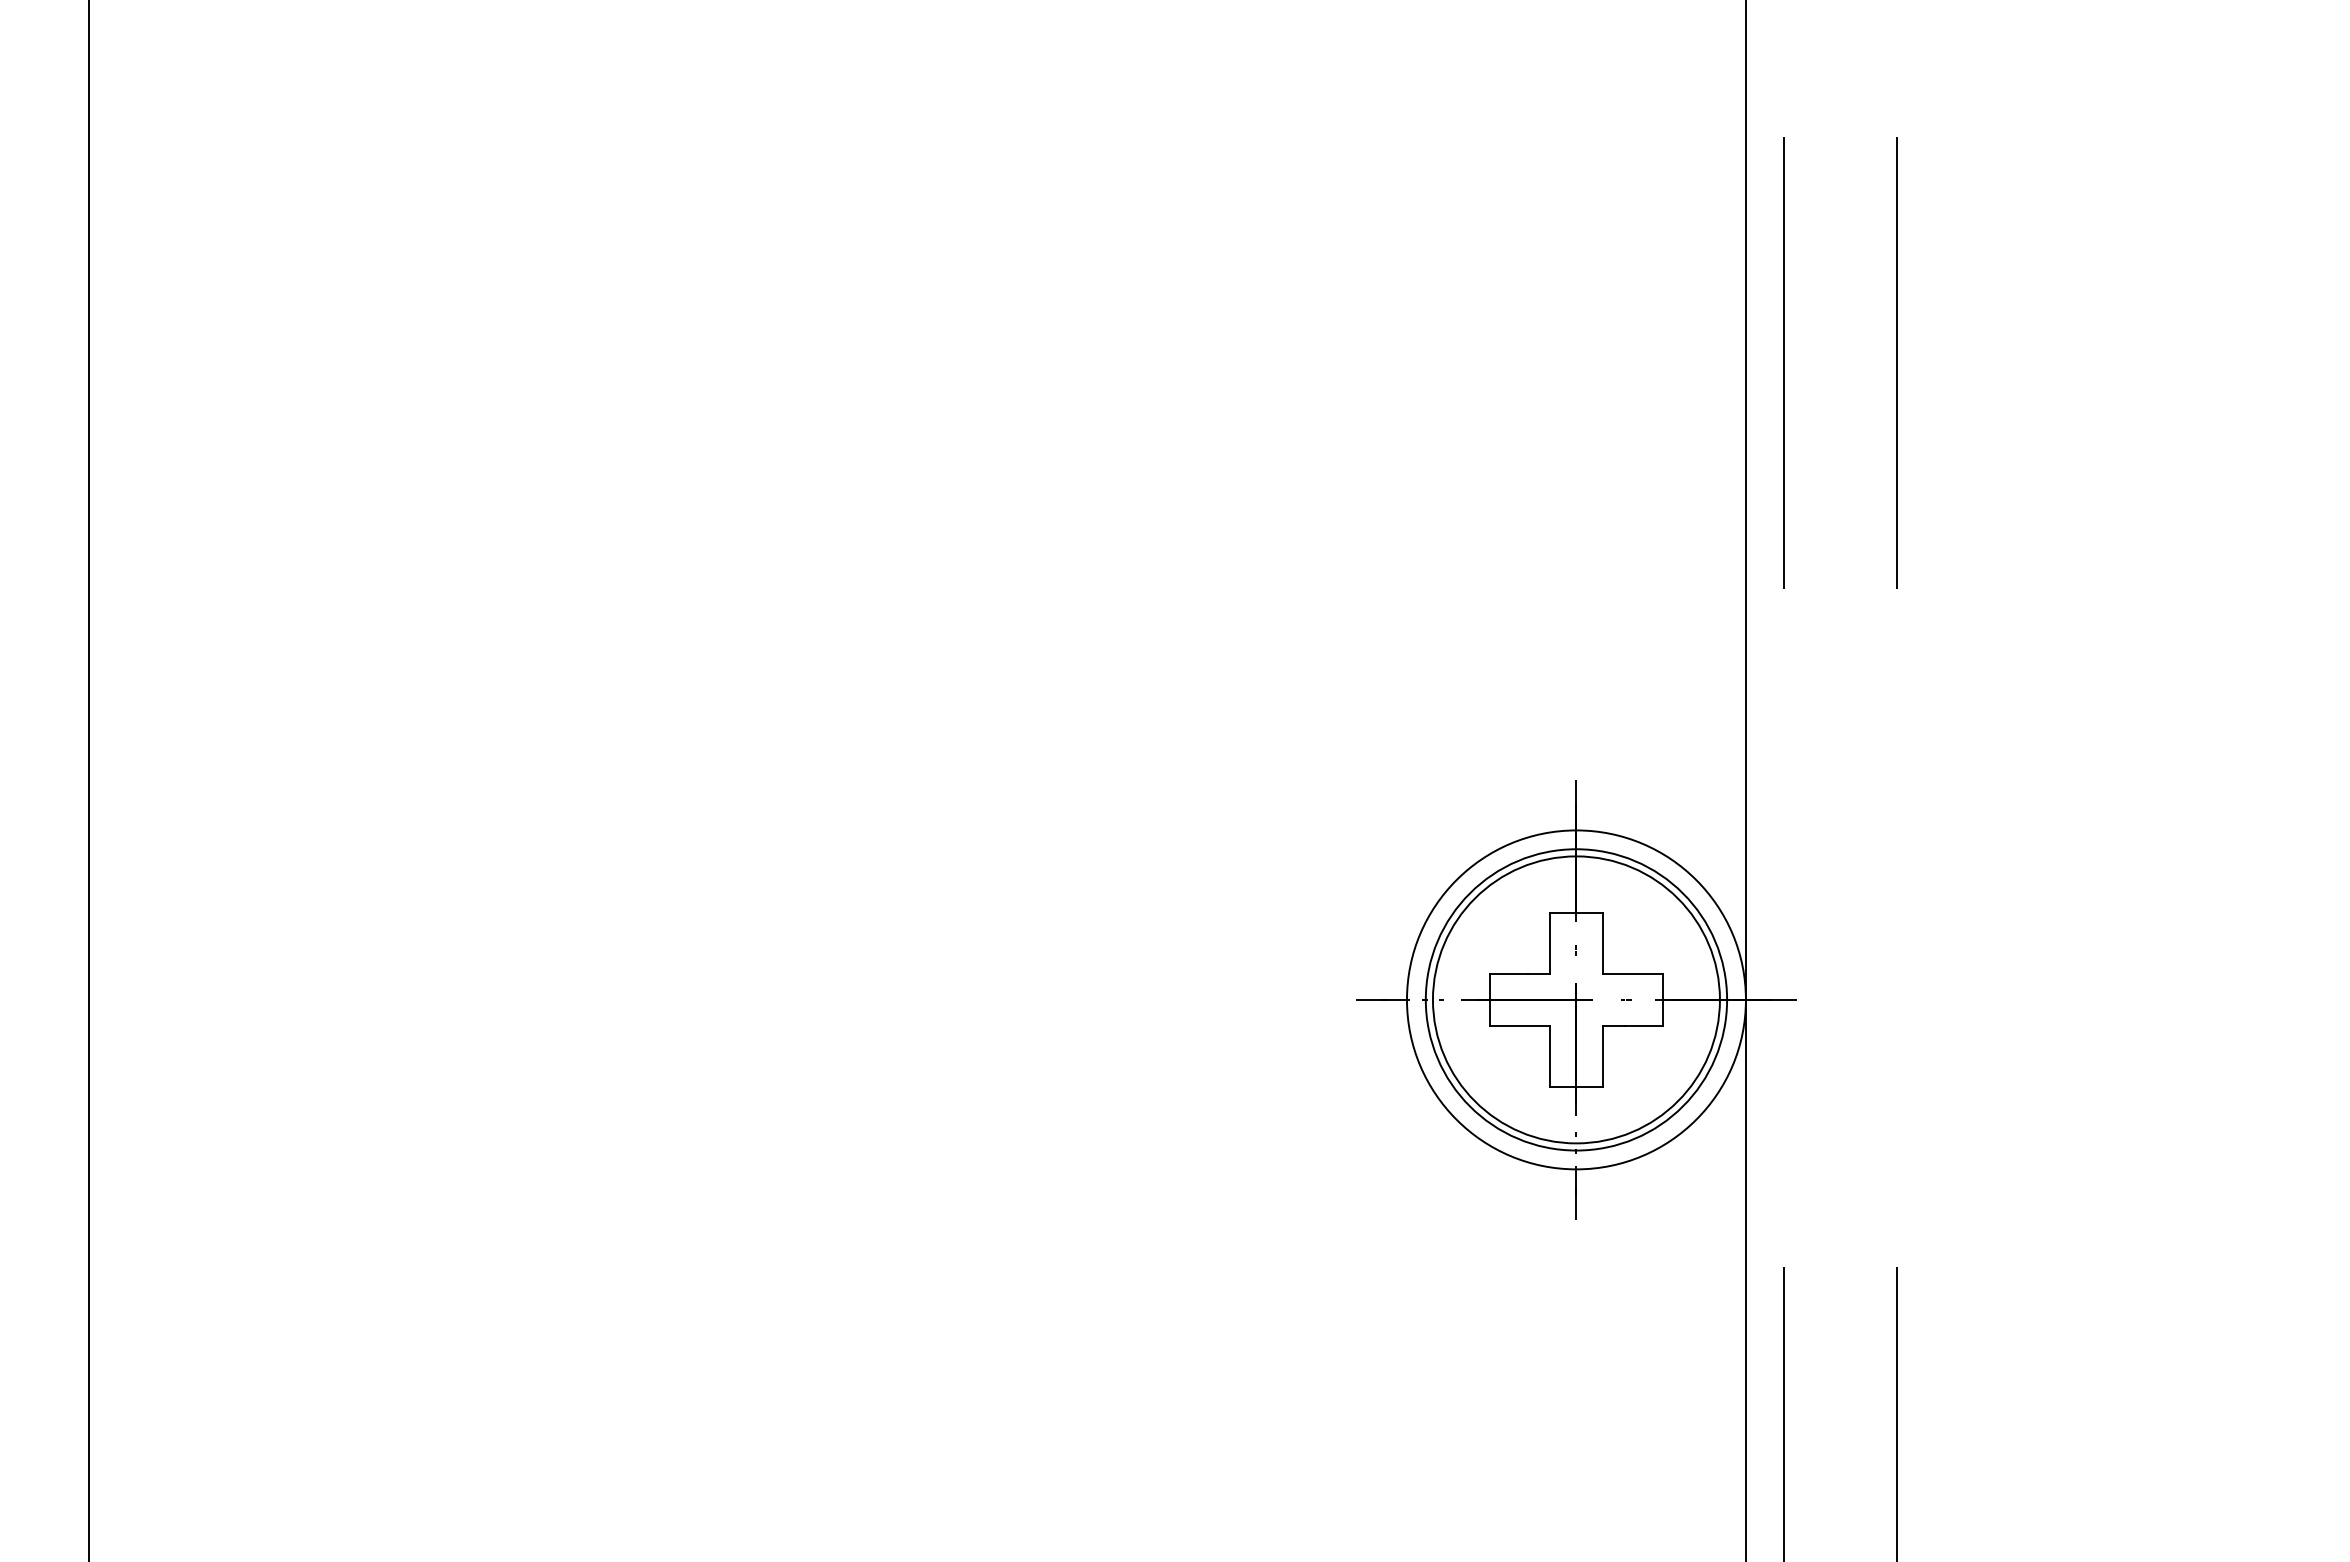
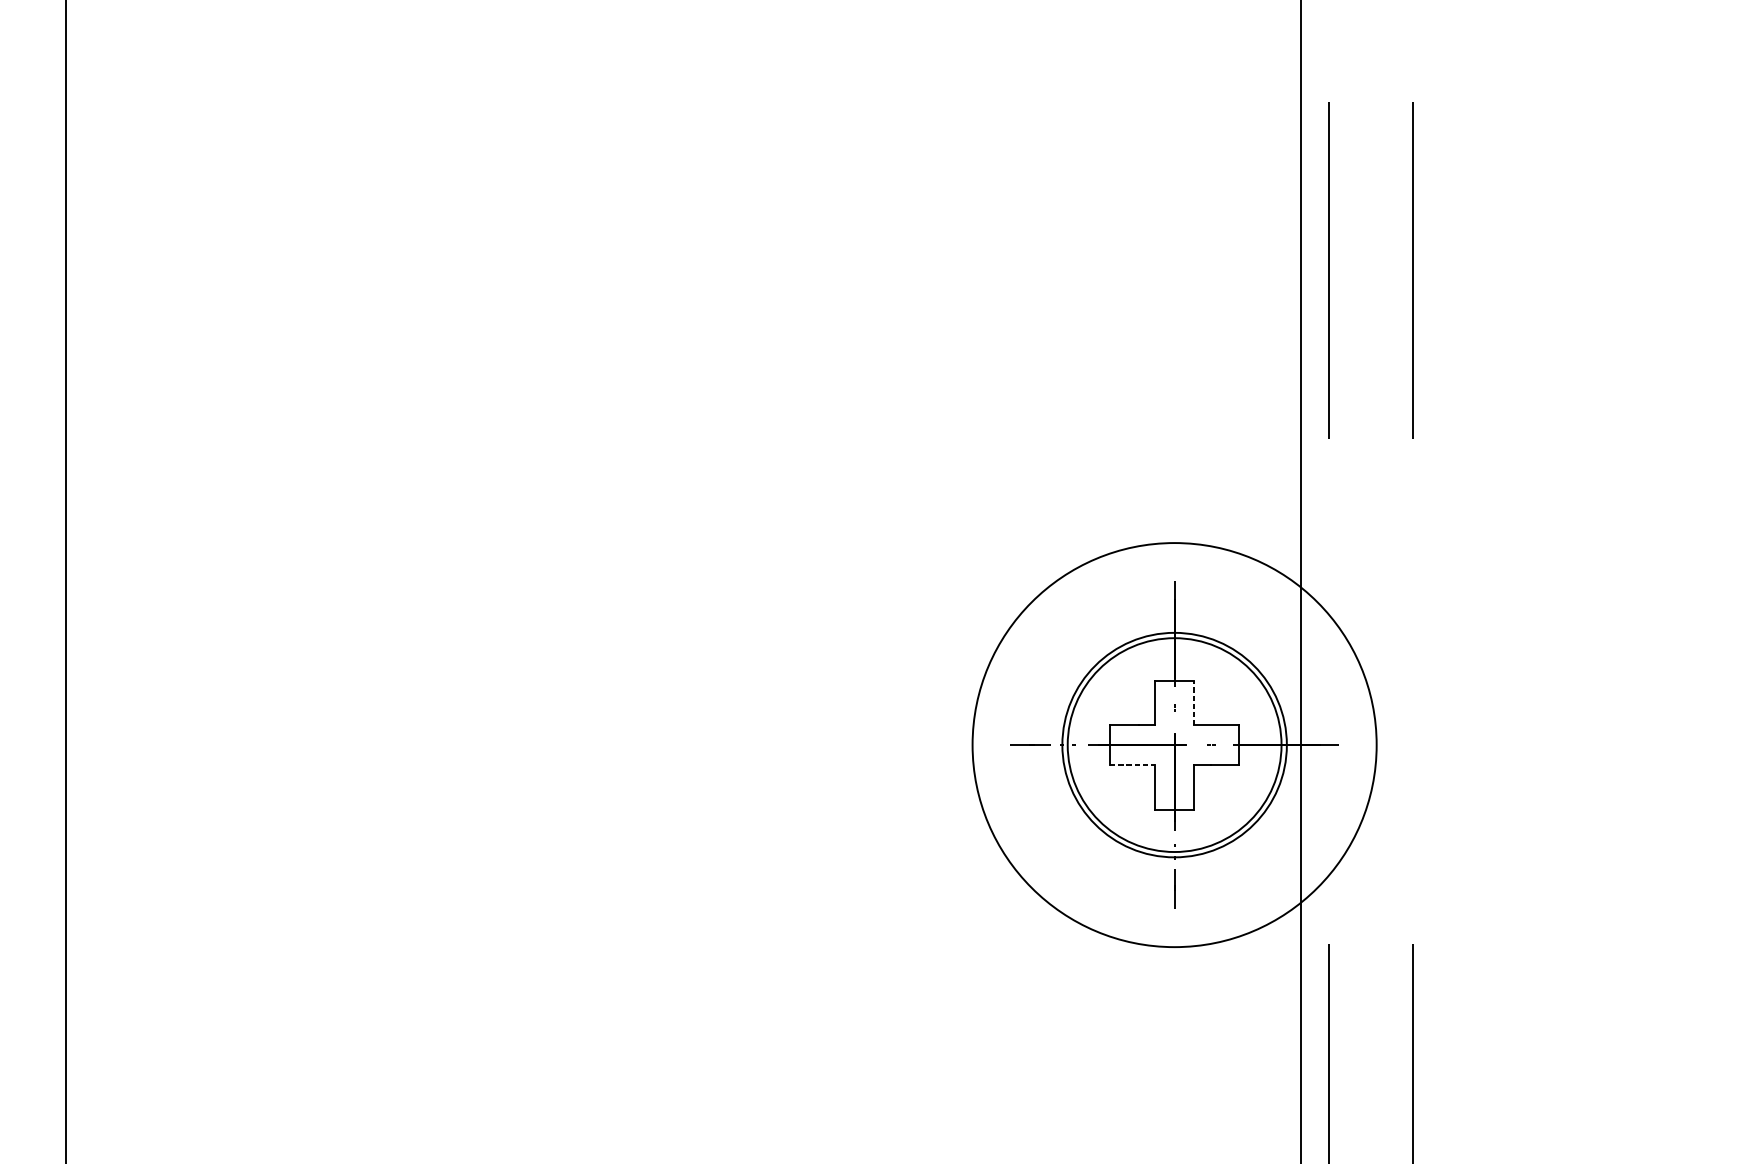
line: (1602, 942) -> (1194, 702), solid -> dashed
circle: (1575, 999) -> (1173, 744), size x1.6
line: (1520, 1026) -> (1132, 764), solid -> dashed

